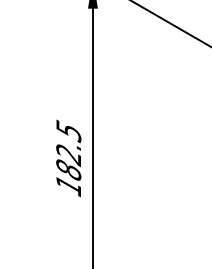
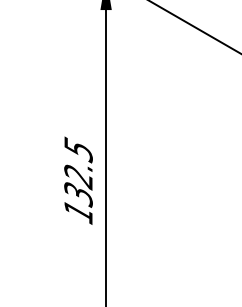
text: (68, 170) -> (78, 194), 182.5 -> 132.5

